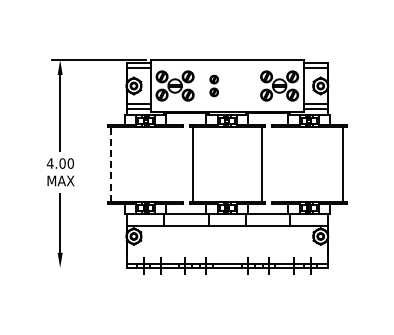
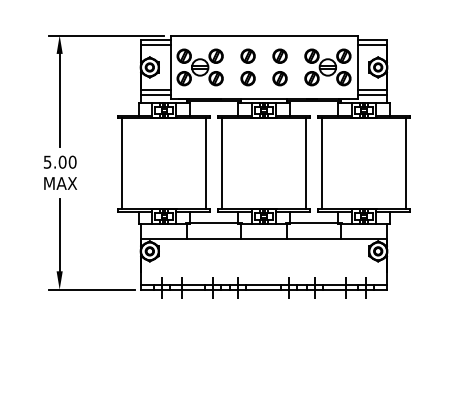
part: (213, 85) -> (247, 66), size x1.43
part: (240, 85) -> (280, 66), added
text: (49, 163) -> (46, 162), 4.00 -> 5.00
line: (111, 164) -> (122, 163), dashed -> solid
line: (179, 164) -> (205, 163), added
line: (274, 164) -> (321, 163), added
line: (86, 267) -> (91, 289), added

